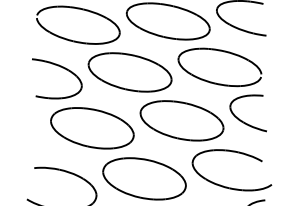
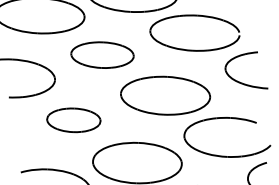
part: (129, 72) -> (101, 55), size x0.7
part: (244, 121) -> (243, 82), moved
part: (92, 128) -> (73, 120), size x0.6

